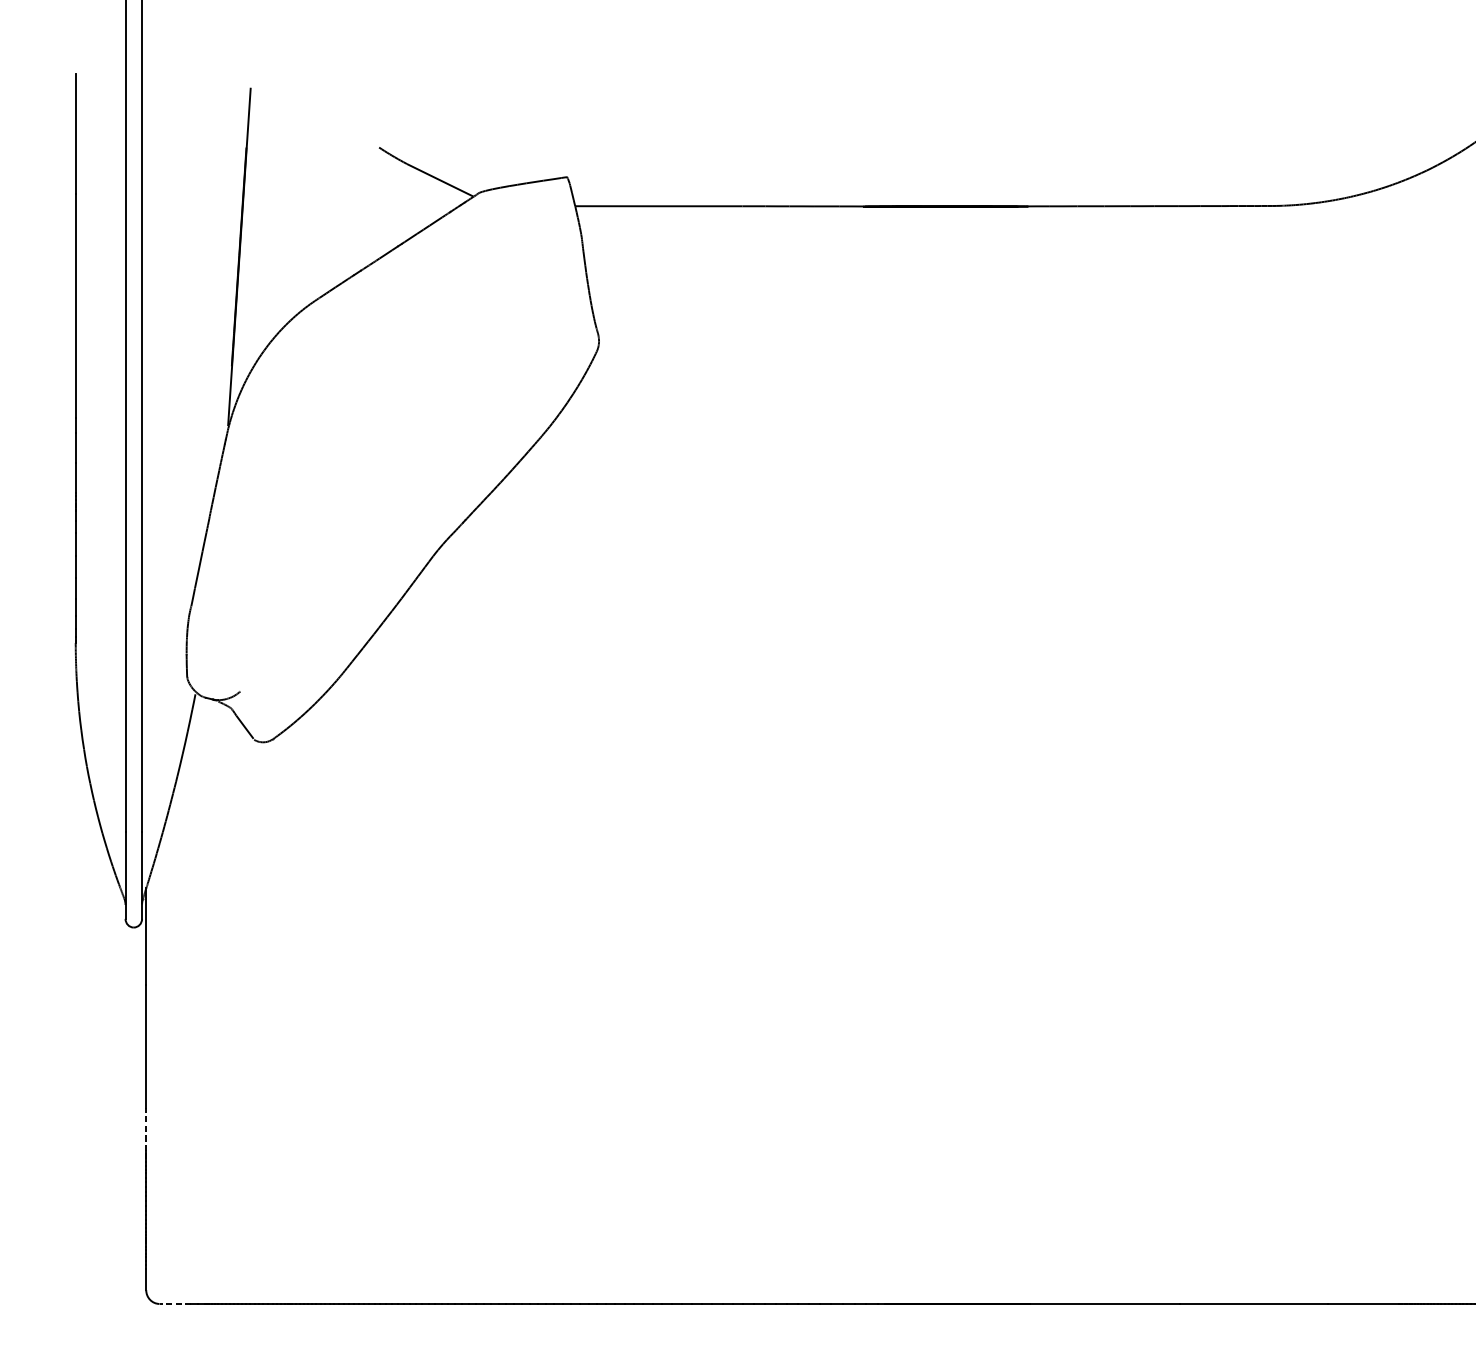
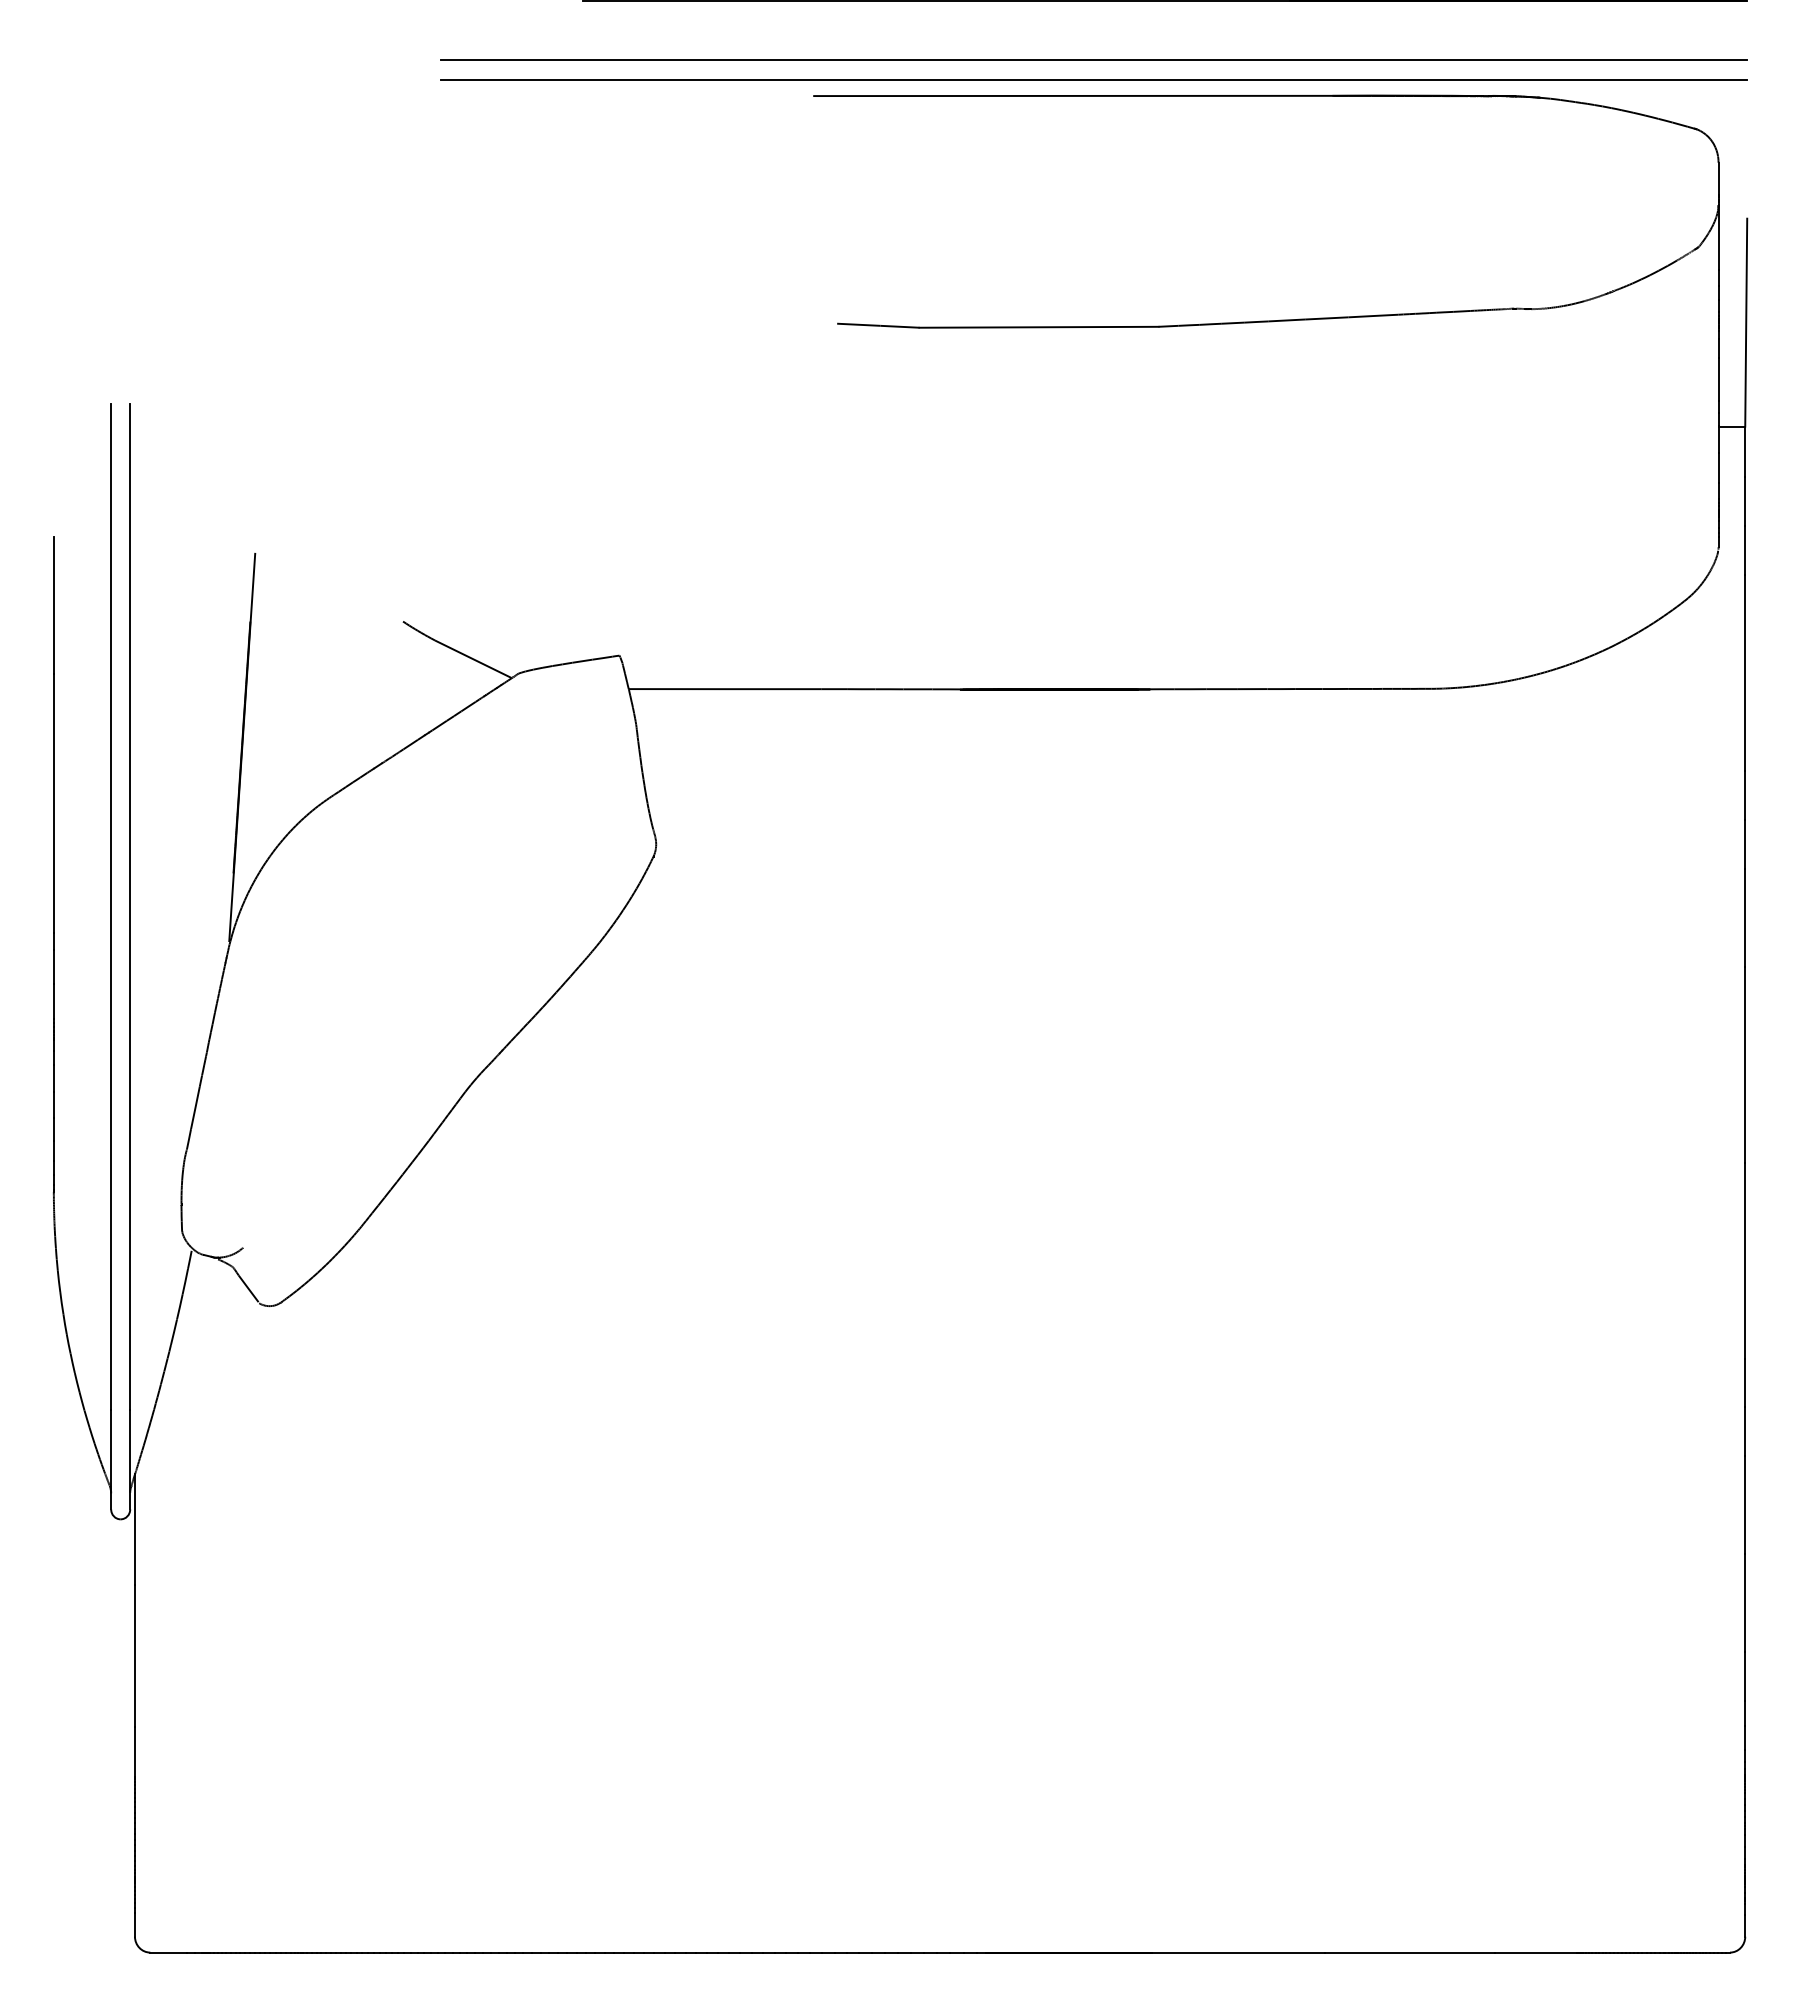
line: (145, 1129) -> (134, 1751), dashed -> solid
line: (175, 1303) -> (168, 1952), dashed -> solid

